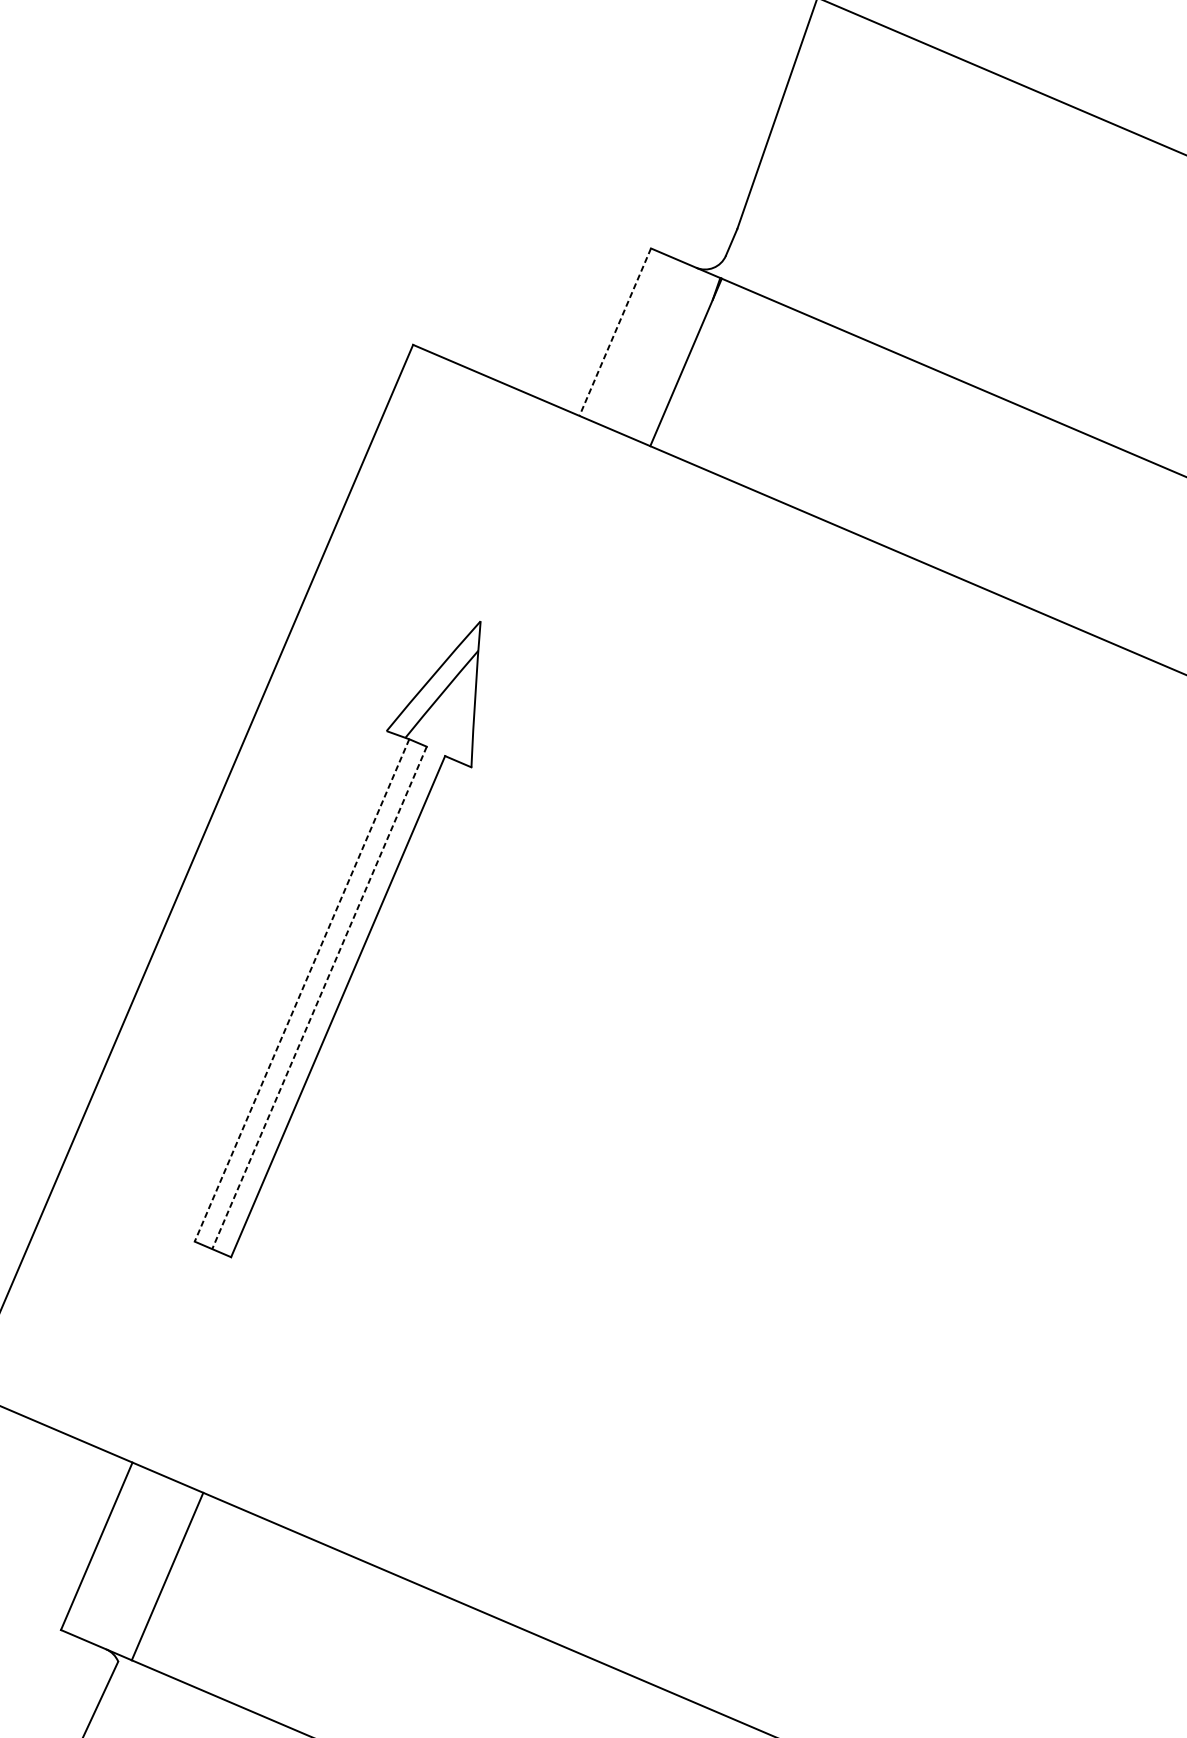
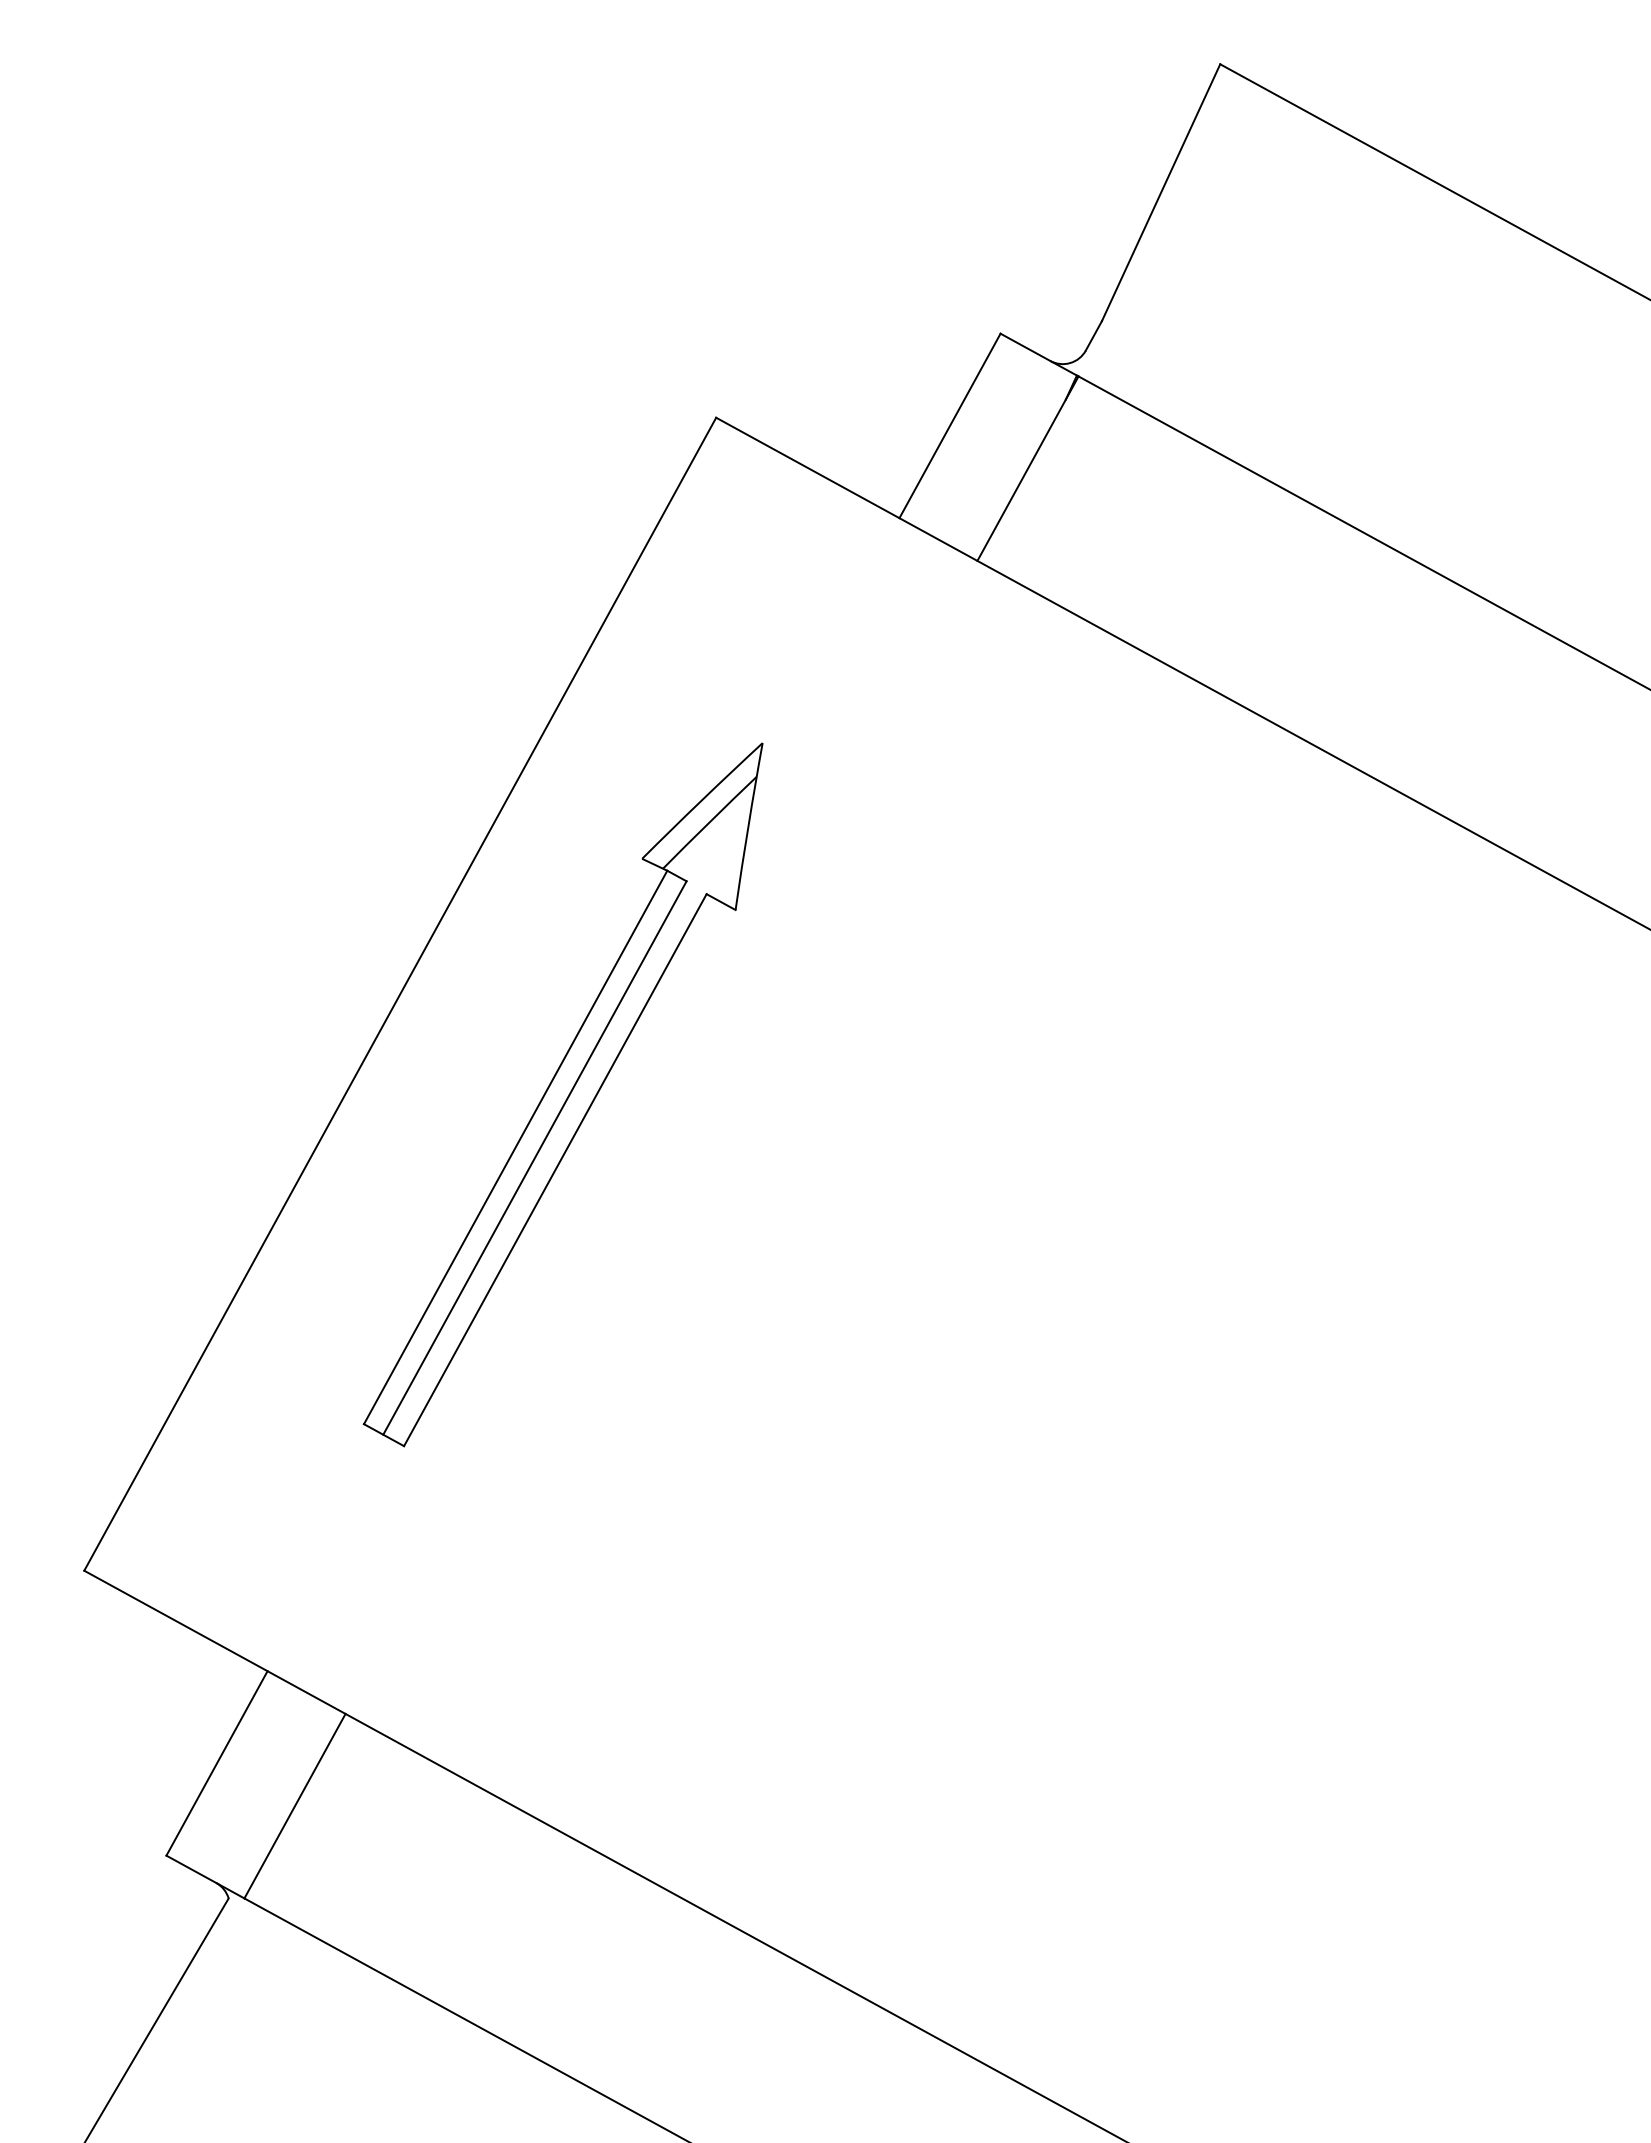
line: (614, 332) -> (949, 426), dashed -> solid
line: (301, 990) -> (515, 1147), dashed -> solid
line: (319, 998) -> (534, 1158), dashed -> solid

